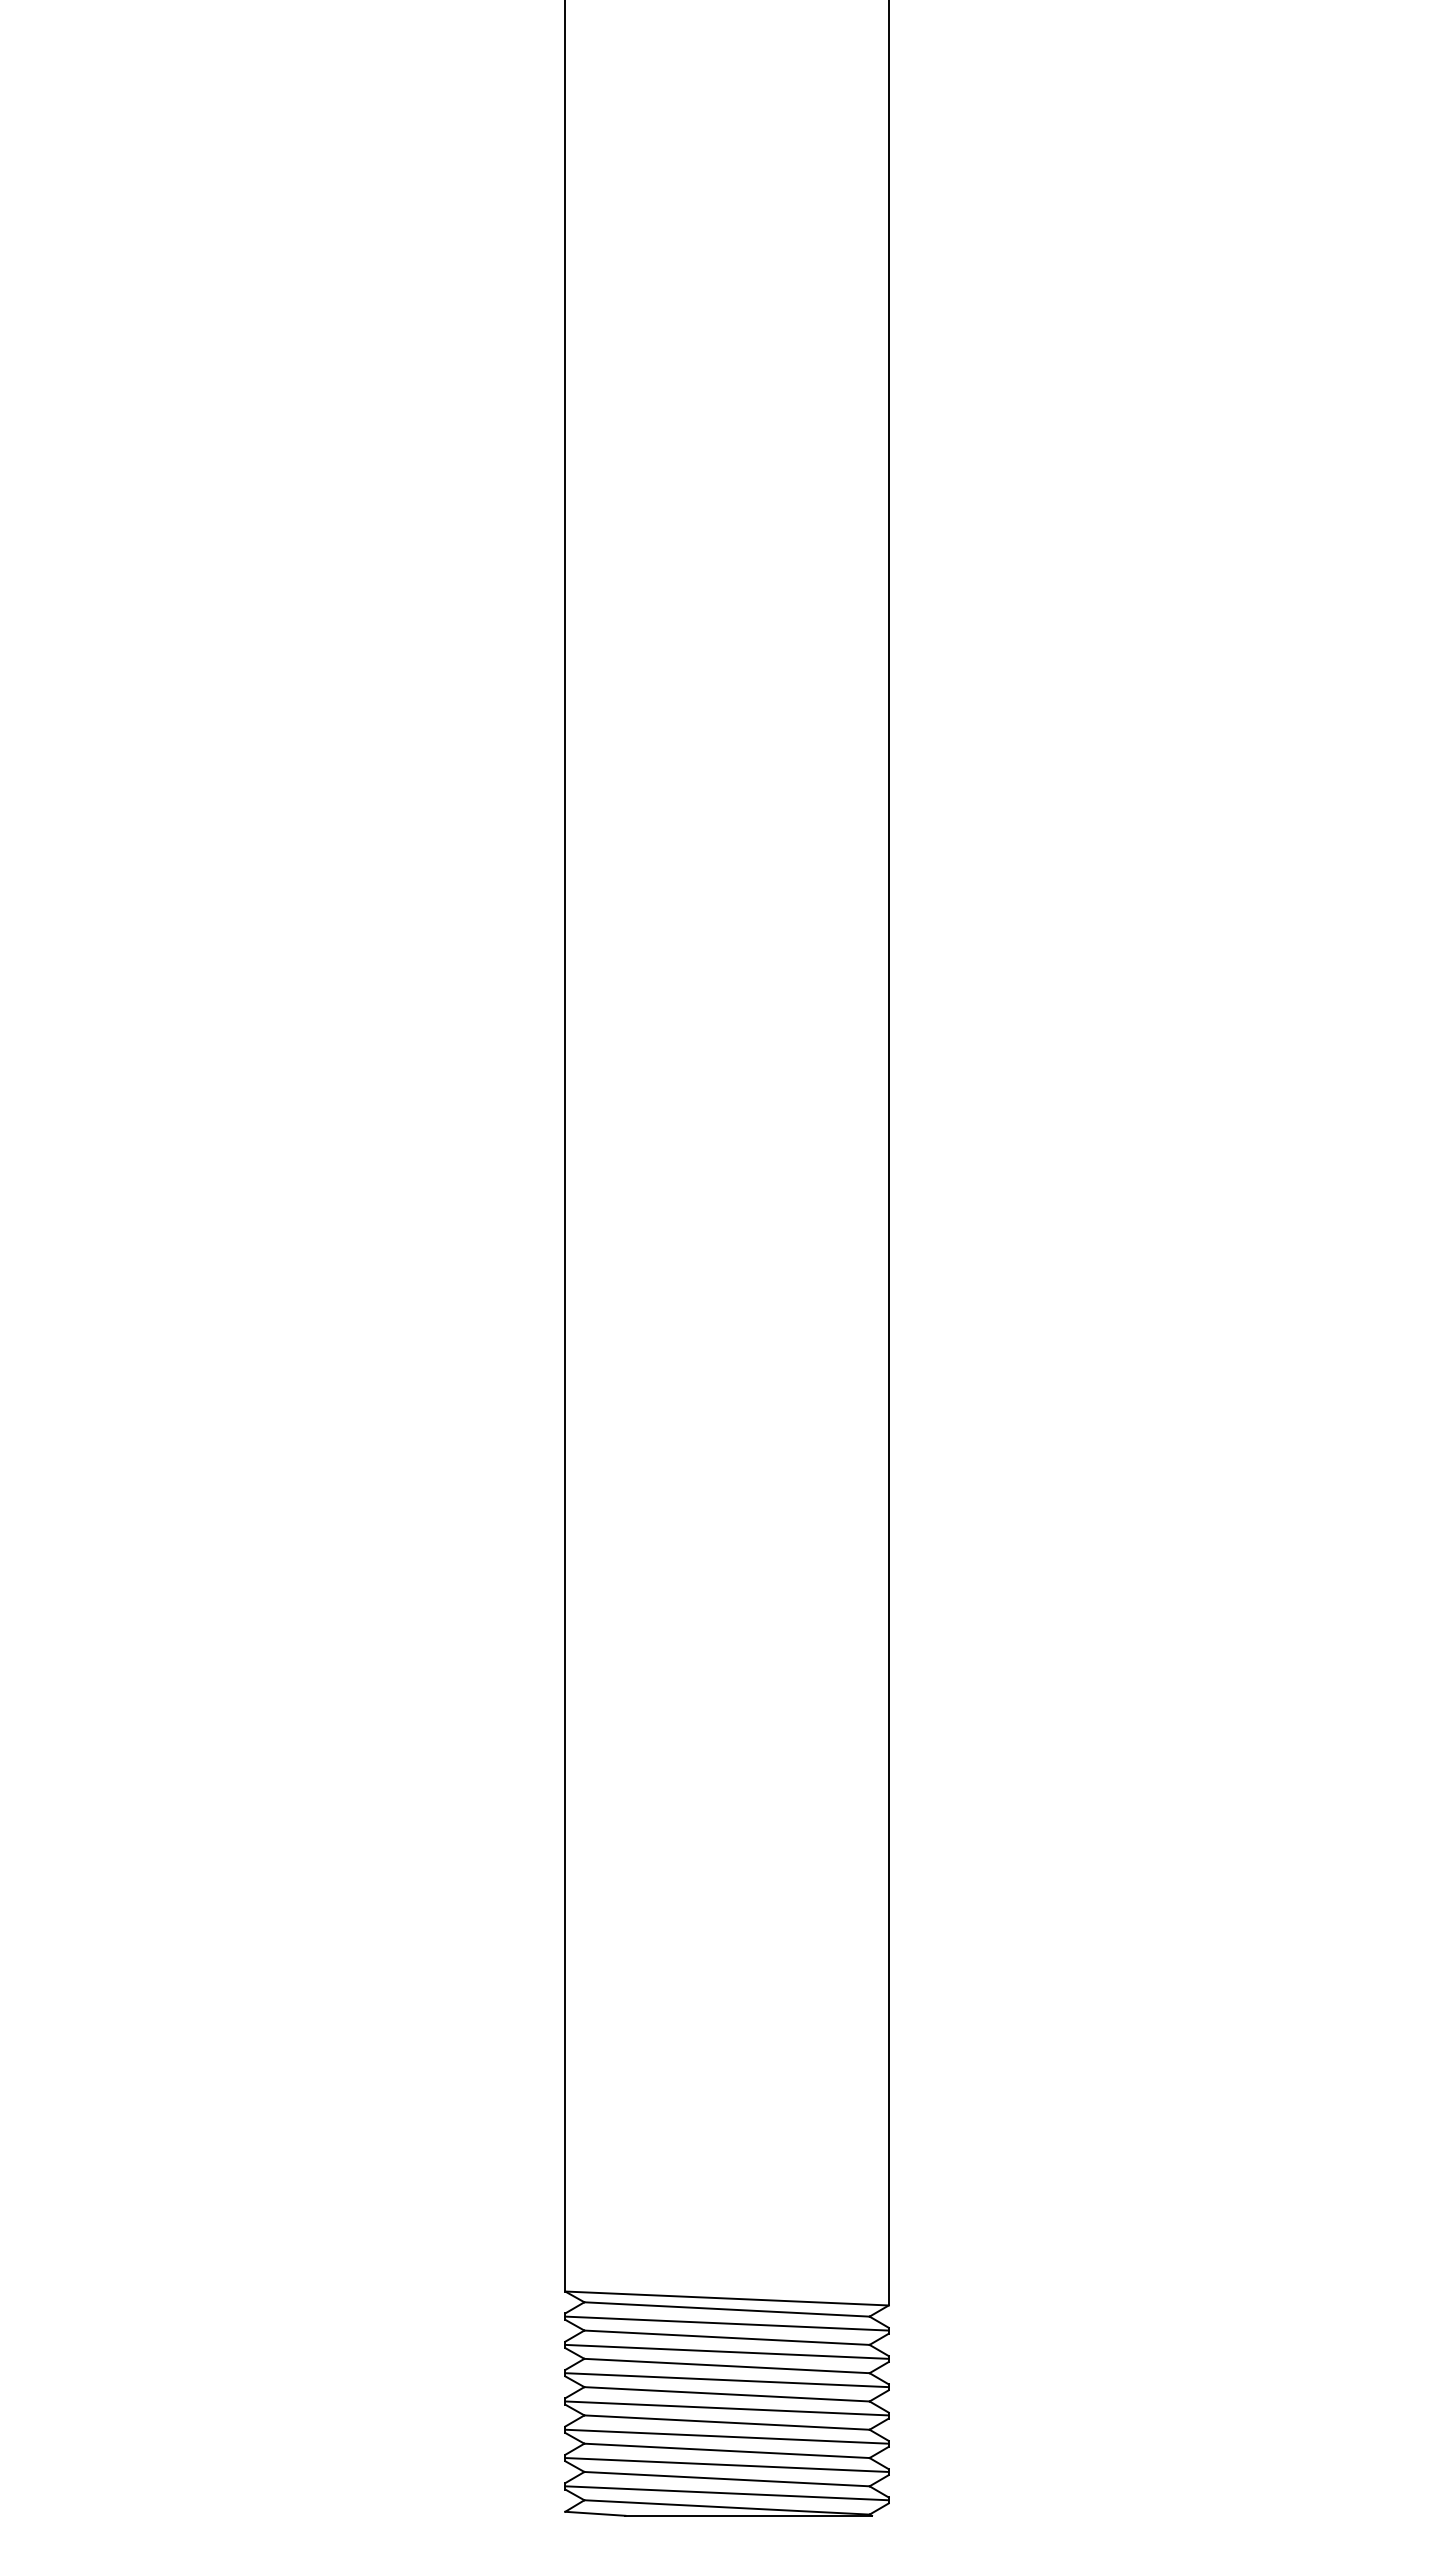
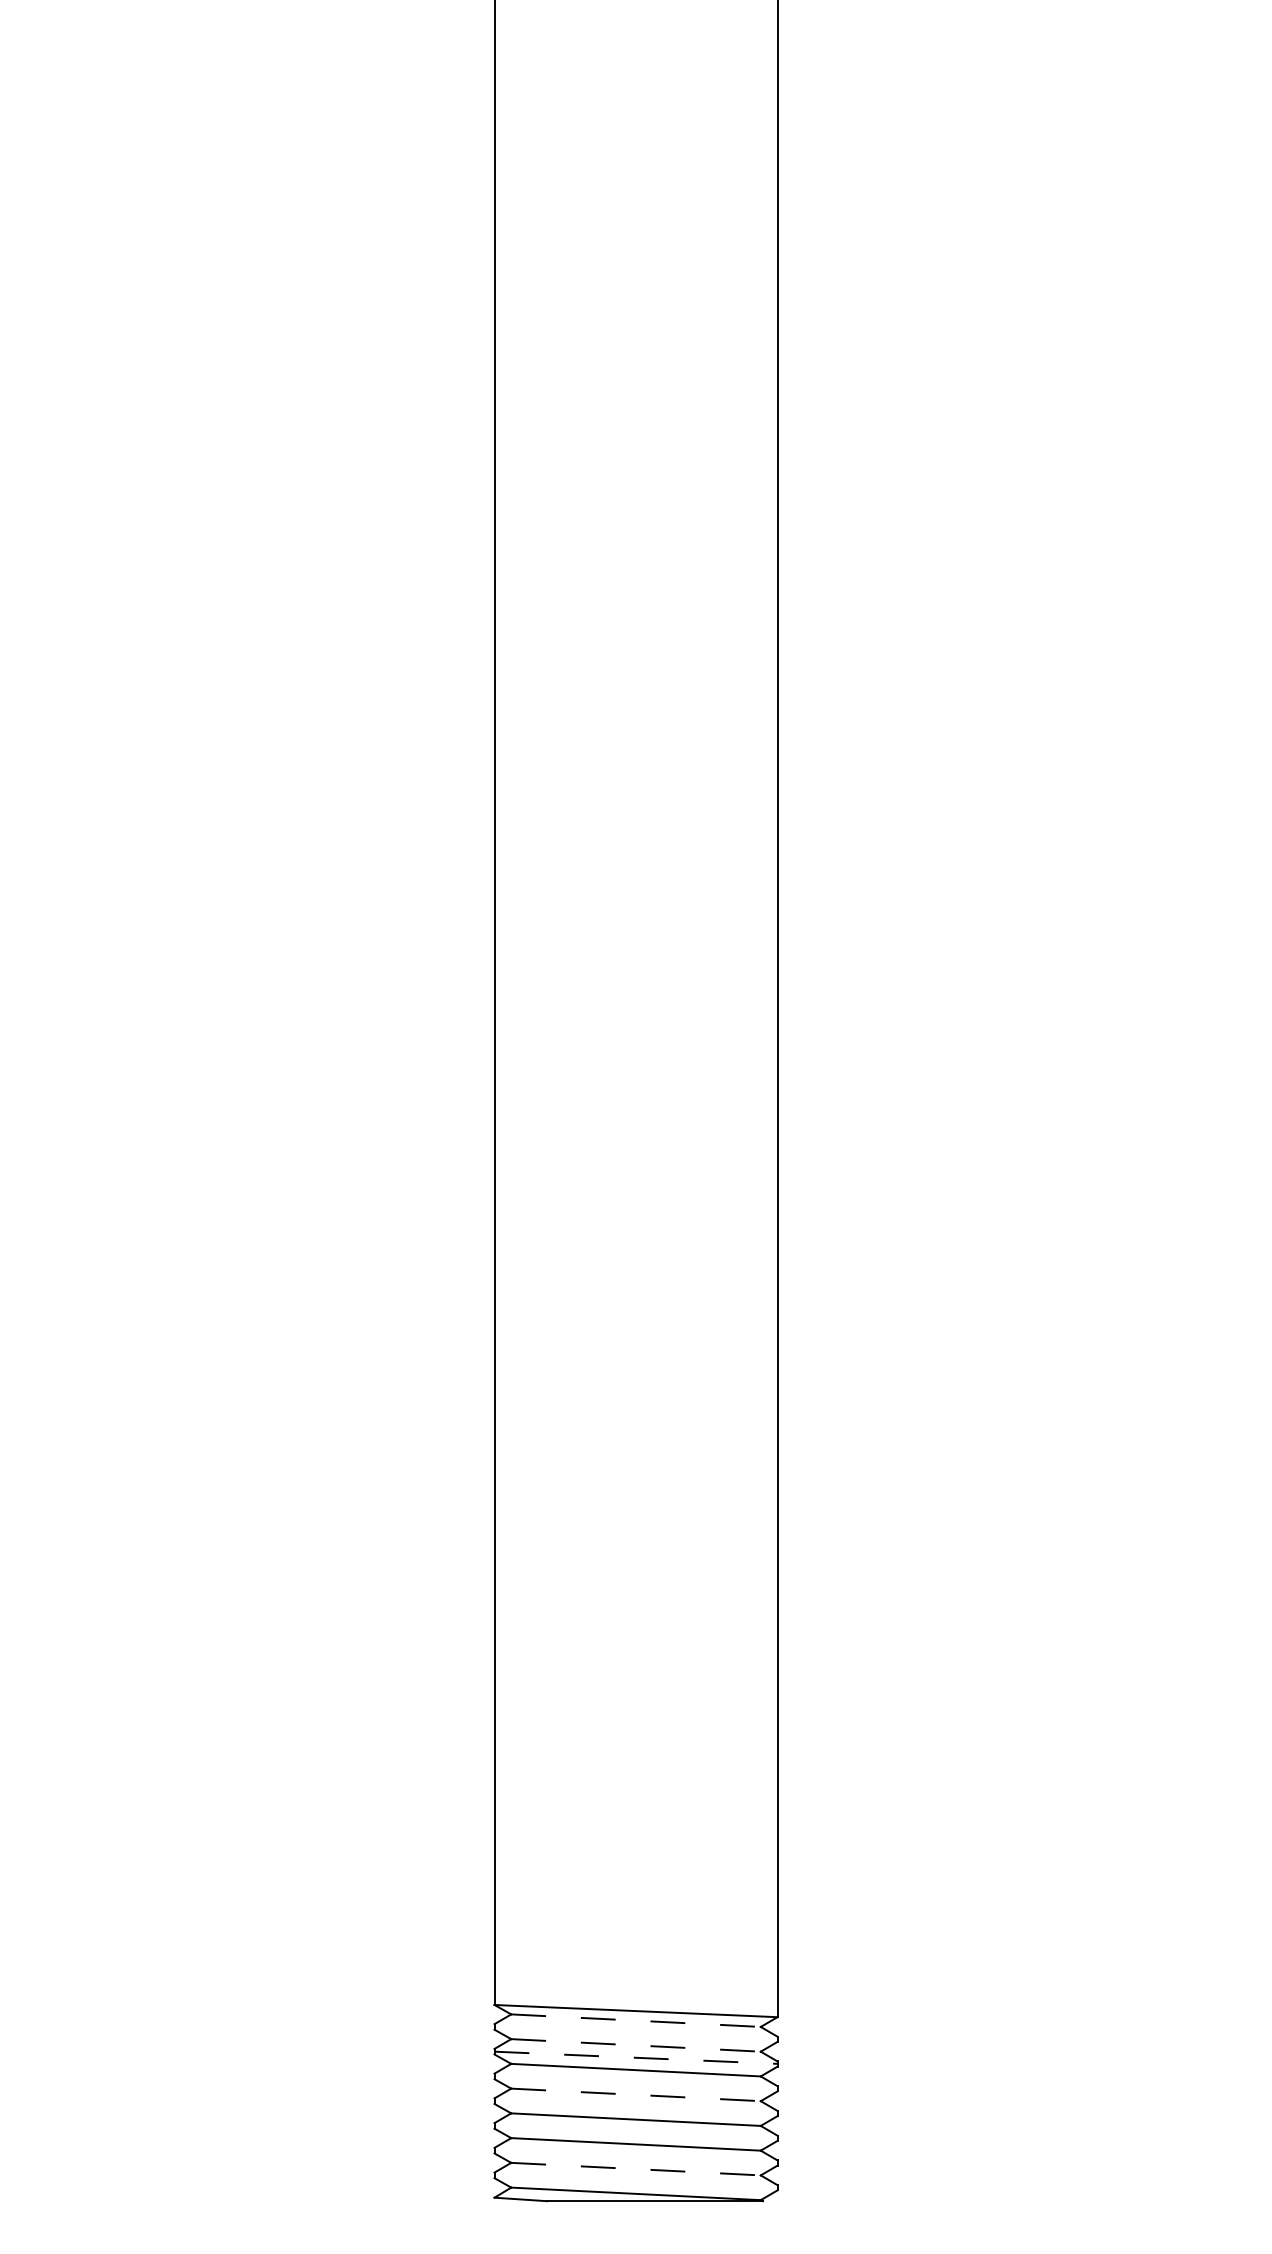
line: (727, 2309) -> (636, 2020), solid -> dashed
line: (726, 2323) -> (635, 2032), removed
line: (727, 2337) -> (636, 2045), solid -> dashed
line: (727, 2351) -> (636, 2057), solid -> dashed
line: (726, 2380) -> (635, 2082), removed
line: (727, 2394) -> (636, 2095), solid -> dashed
line: (726, 2408) -> (635, 2107), removed
line: (726, 2436) -> (635, 2131), removed
line: (726, 2464) -> (635, 2156), removed
line: (727, 2479) -> (636, 2169), solid -> dashed
line: (726, 2493) -> (635, 2181), removed

